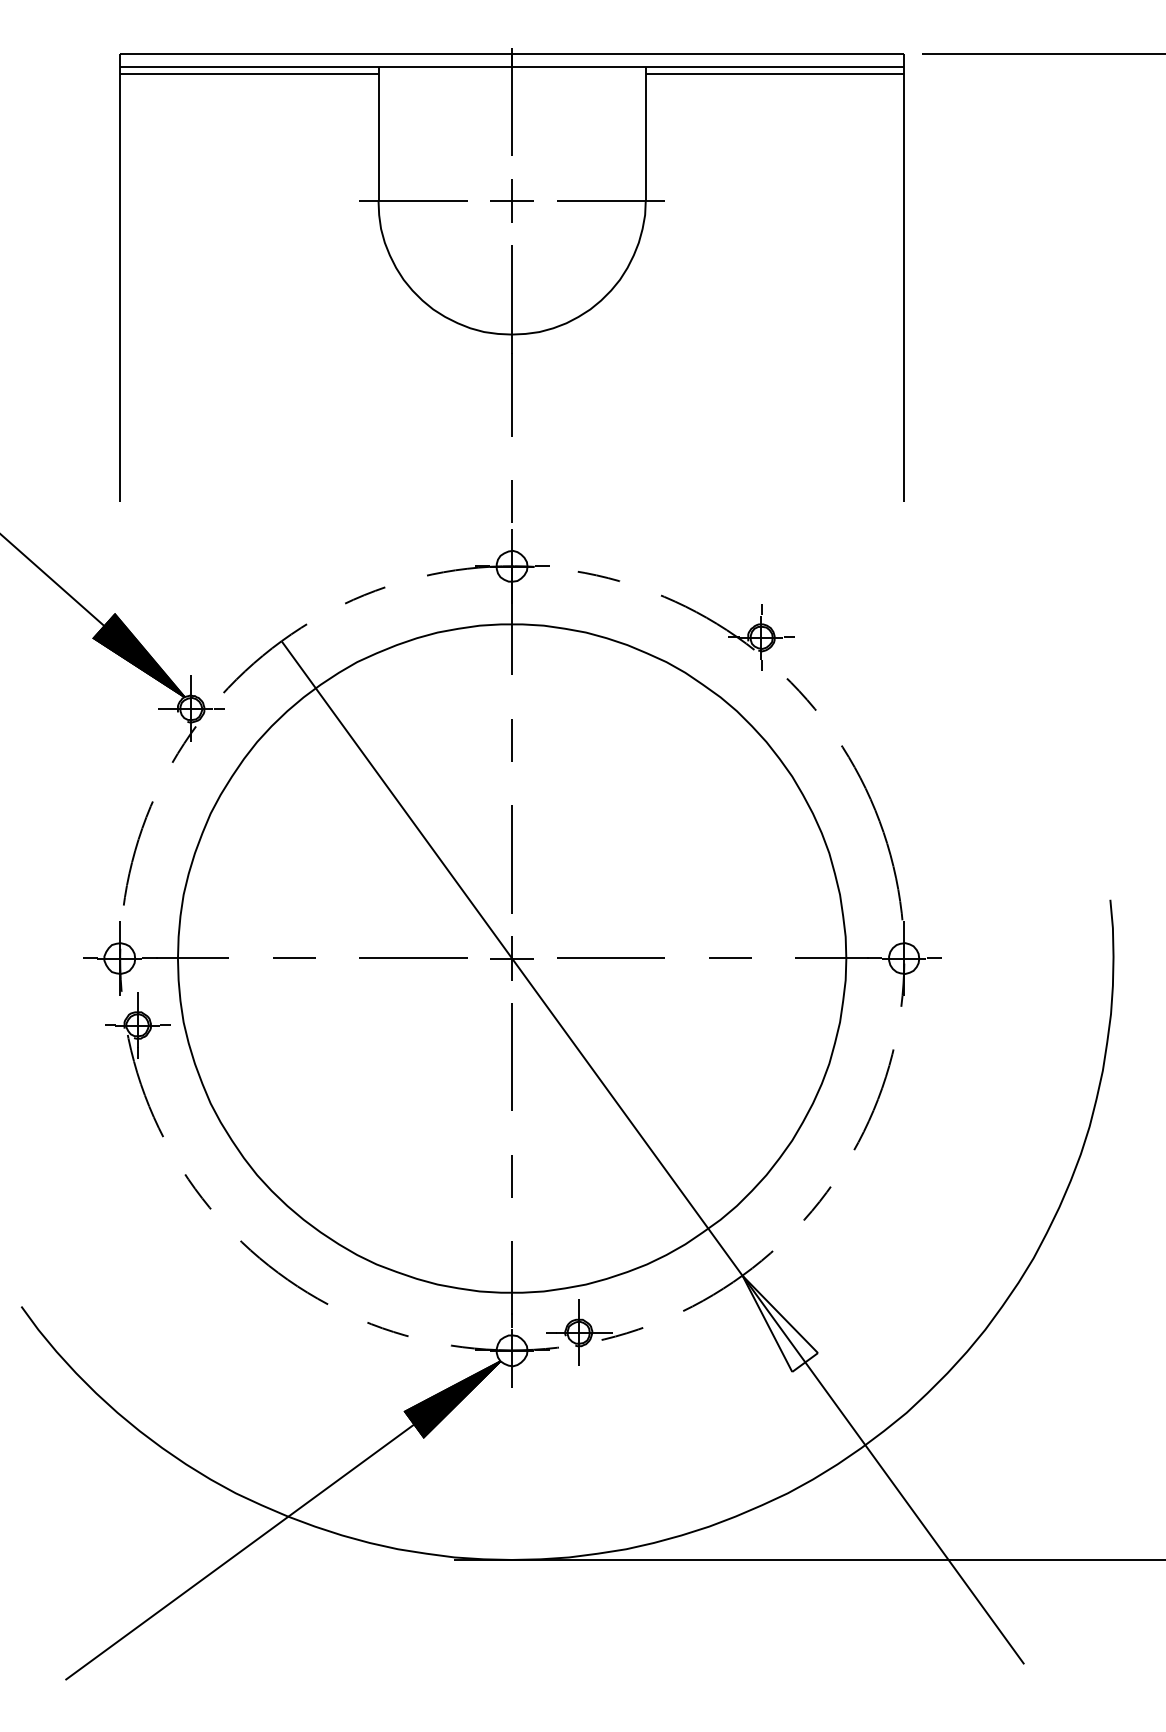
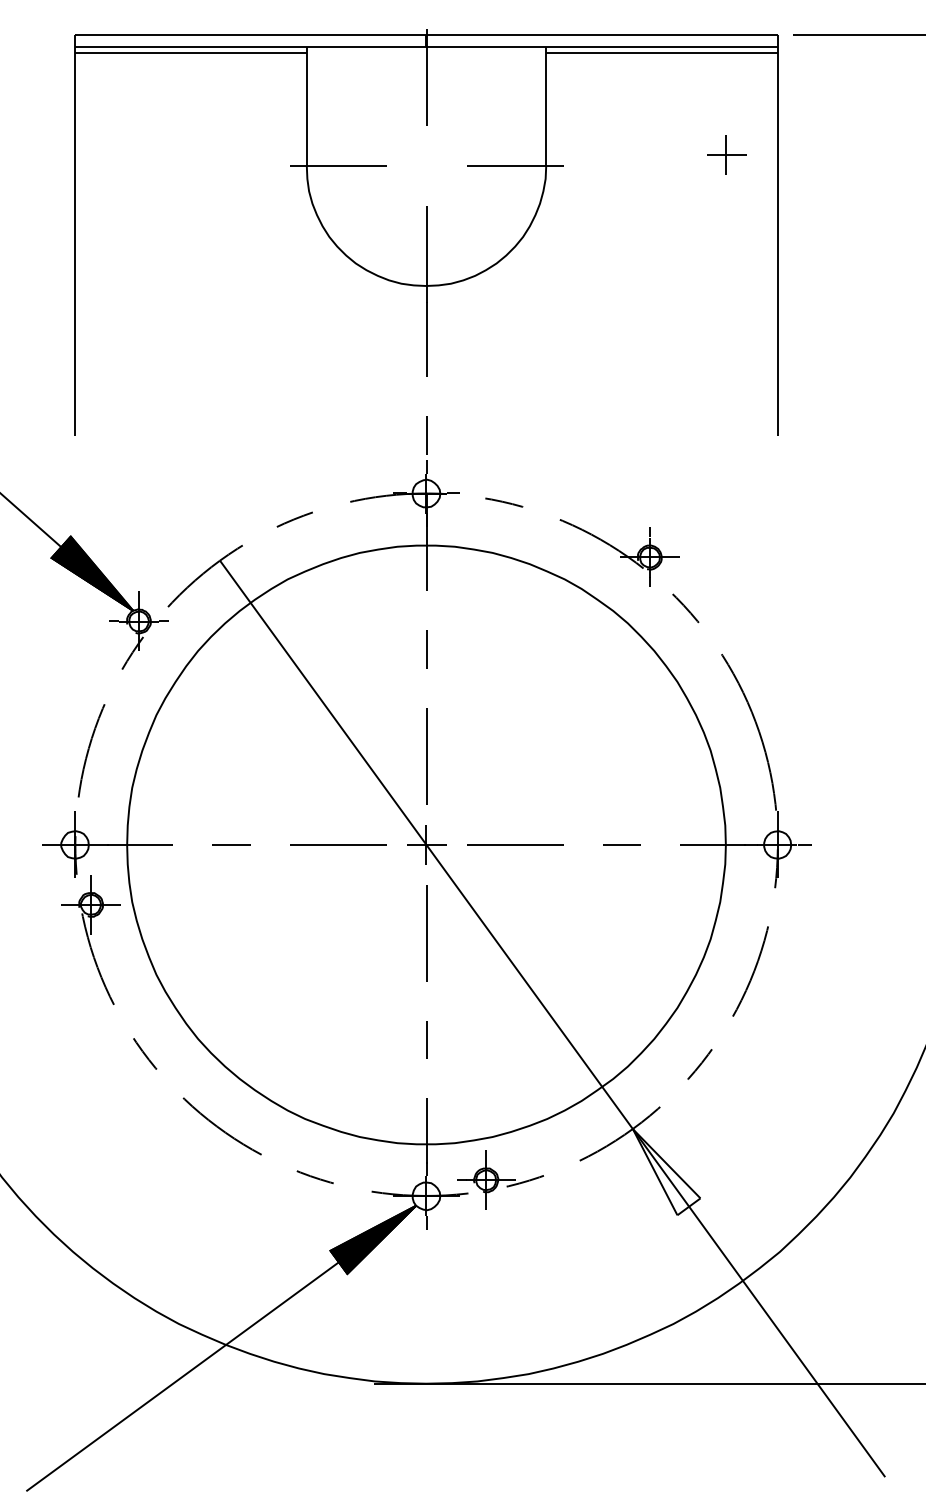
part: (511, 200) -> (726, 154), moved

